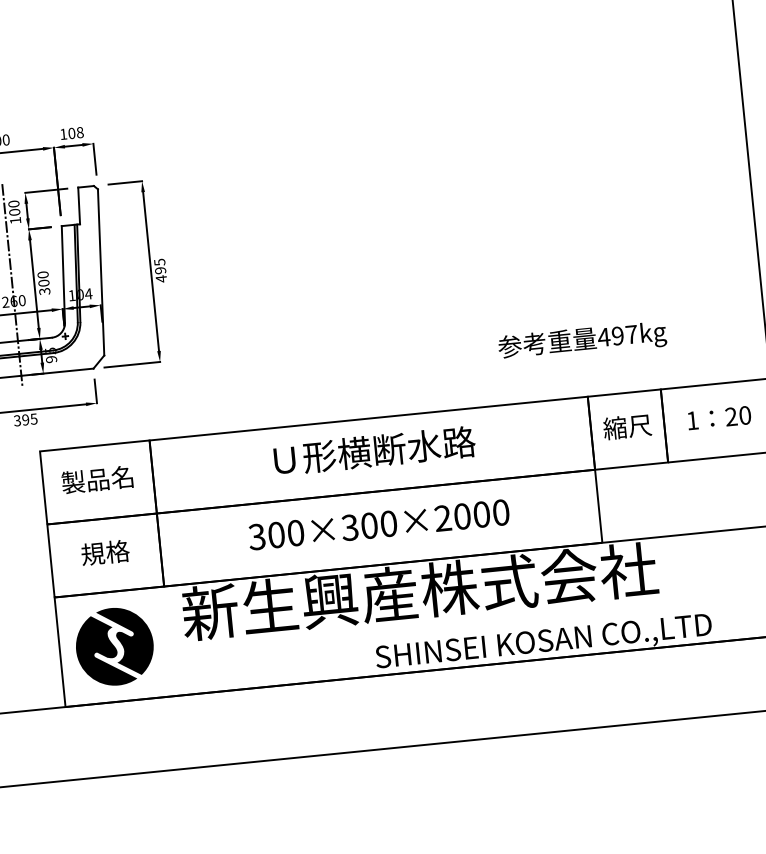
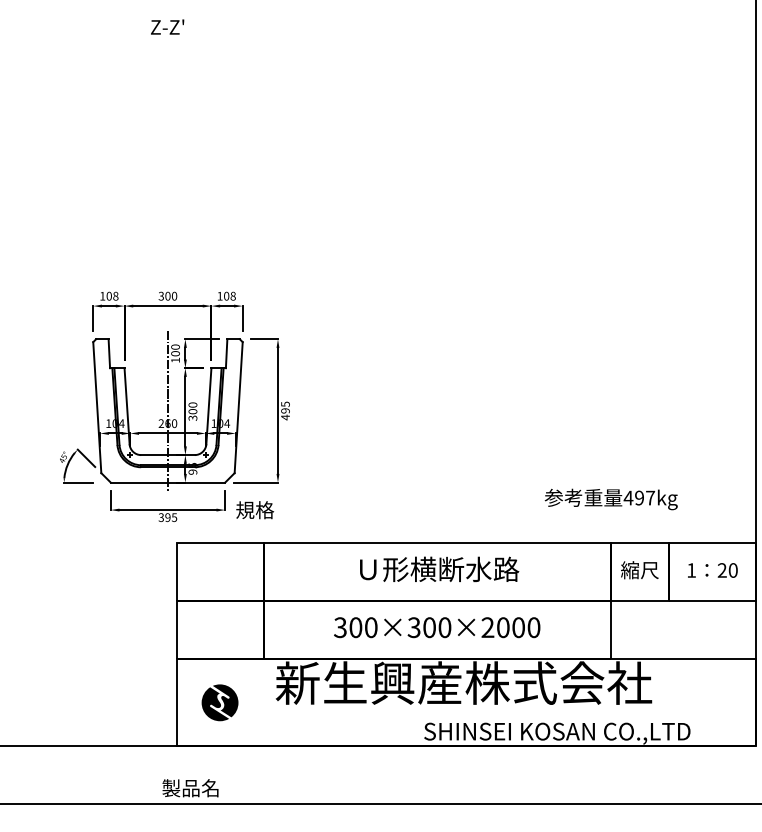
text: (97, 480) -> (190, 788), moved
text: (105, 553) -> (255, 510), moved
part: (114, 646) -> (219, 702), size x0.6

